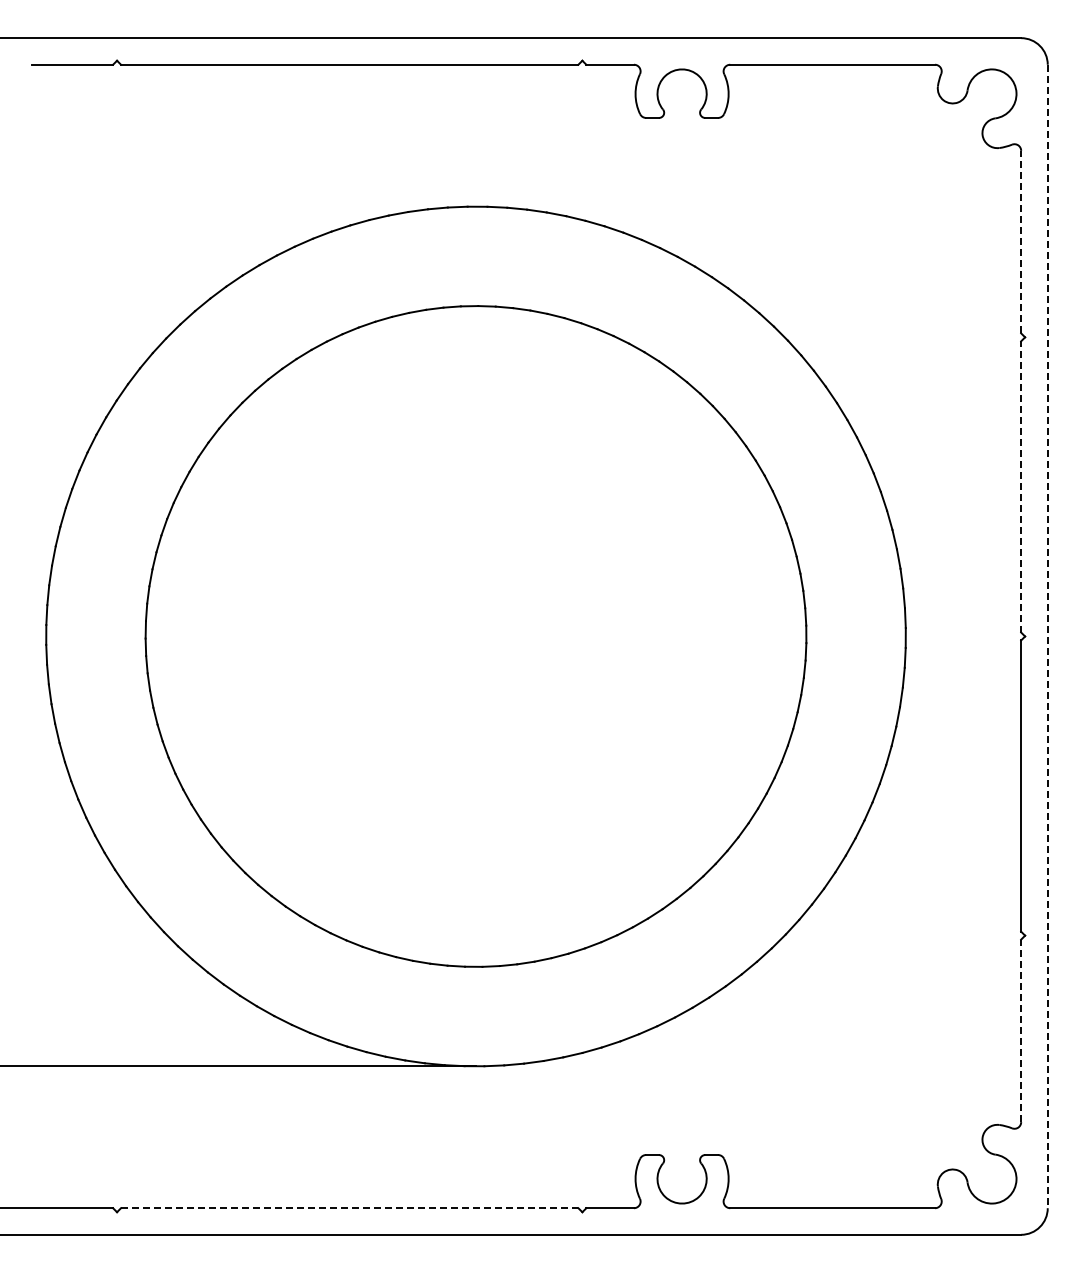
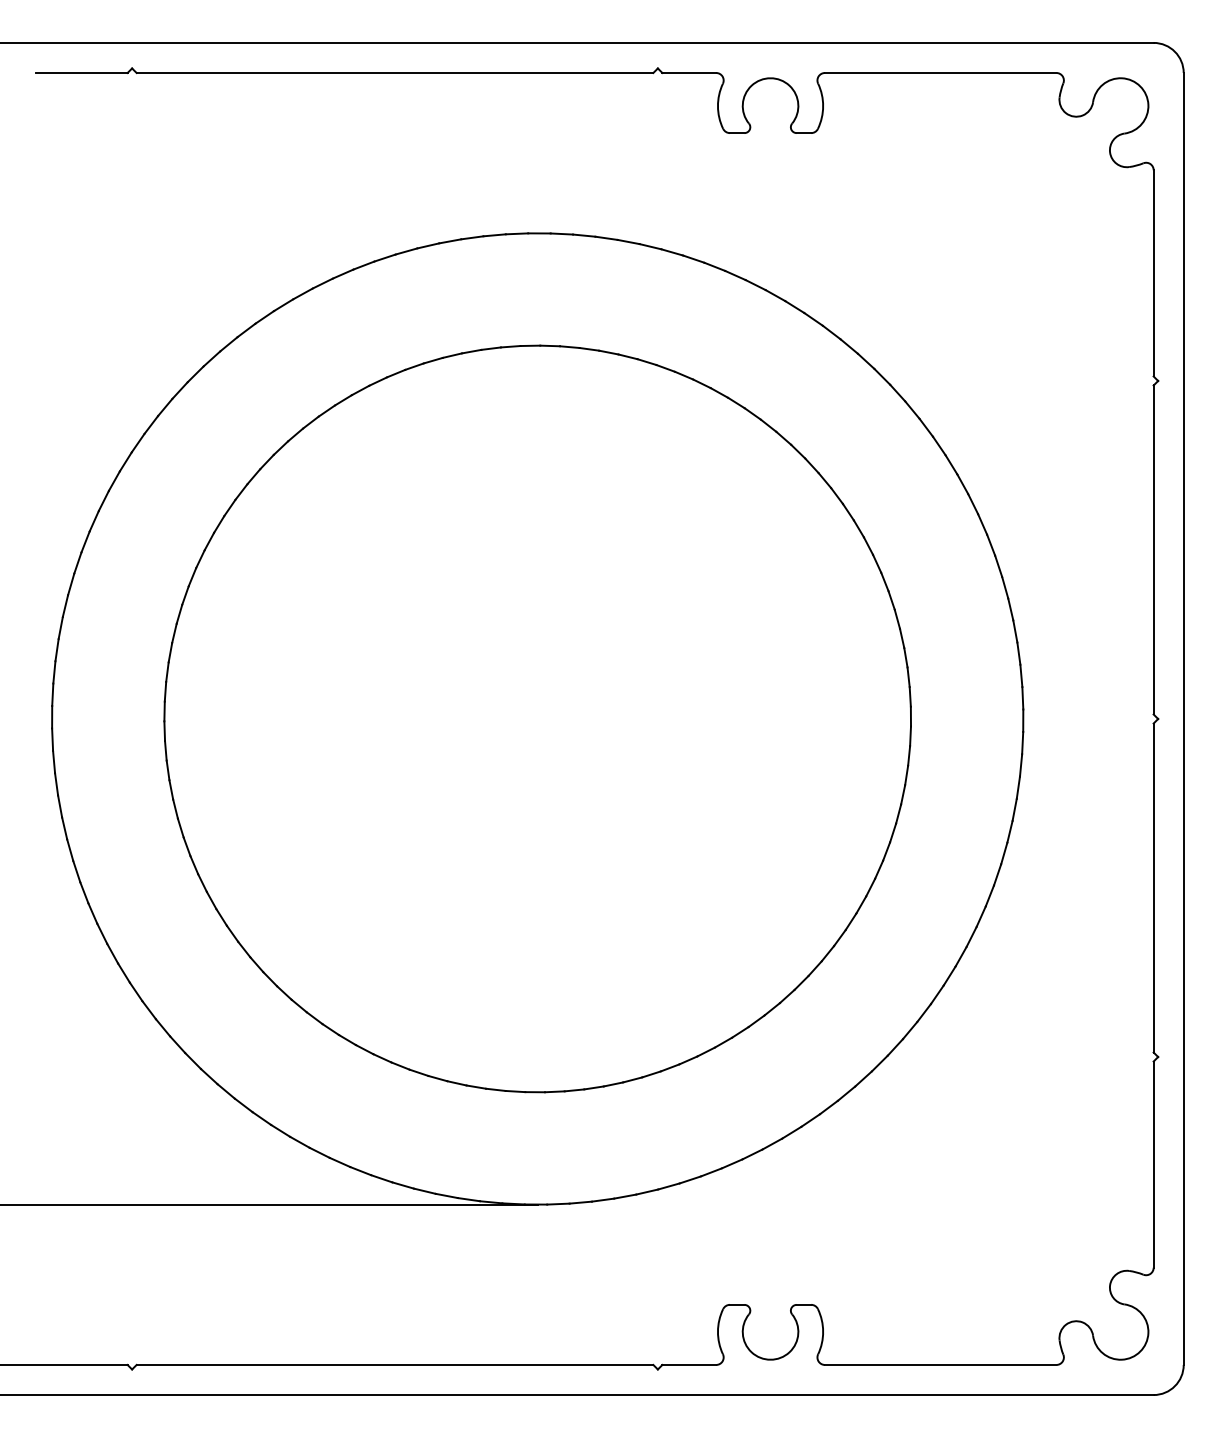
line: (1021, 241) -> (1154, 272), dashed -> solid
line: (1021, 486) -> (1154, 549), dashed -> solid
line: (1047, 636) -> (1183, 719), dashed -> solid
line: (1021, 1030) -> (1154, 1164), dashed -> solid
line: (349, 1208) -> (394, 1365), dashed -> solid

